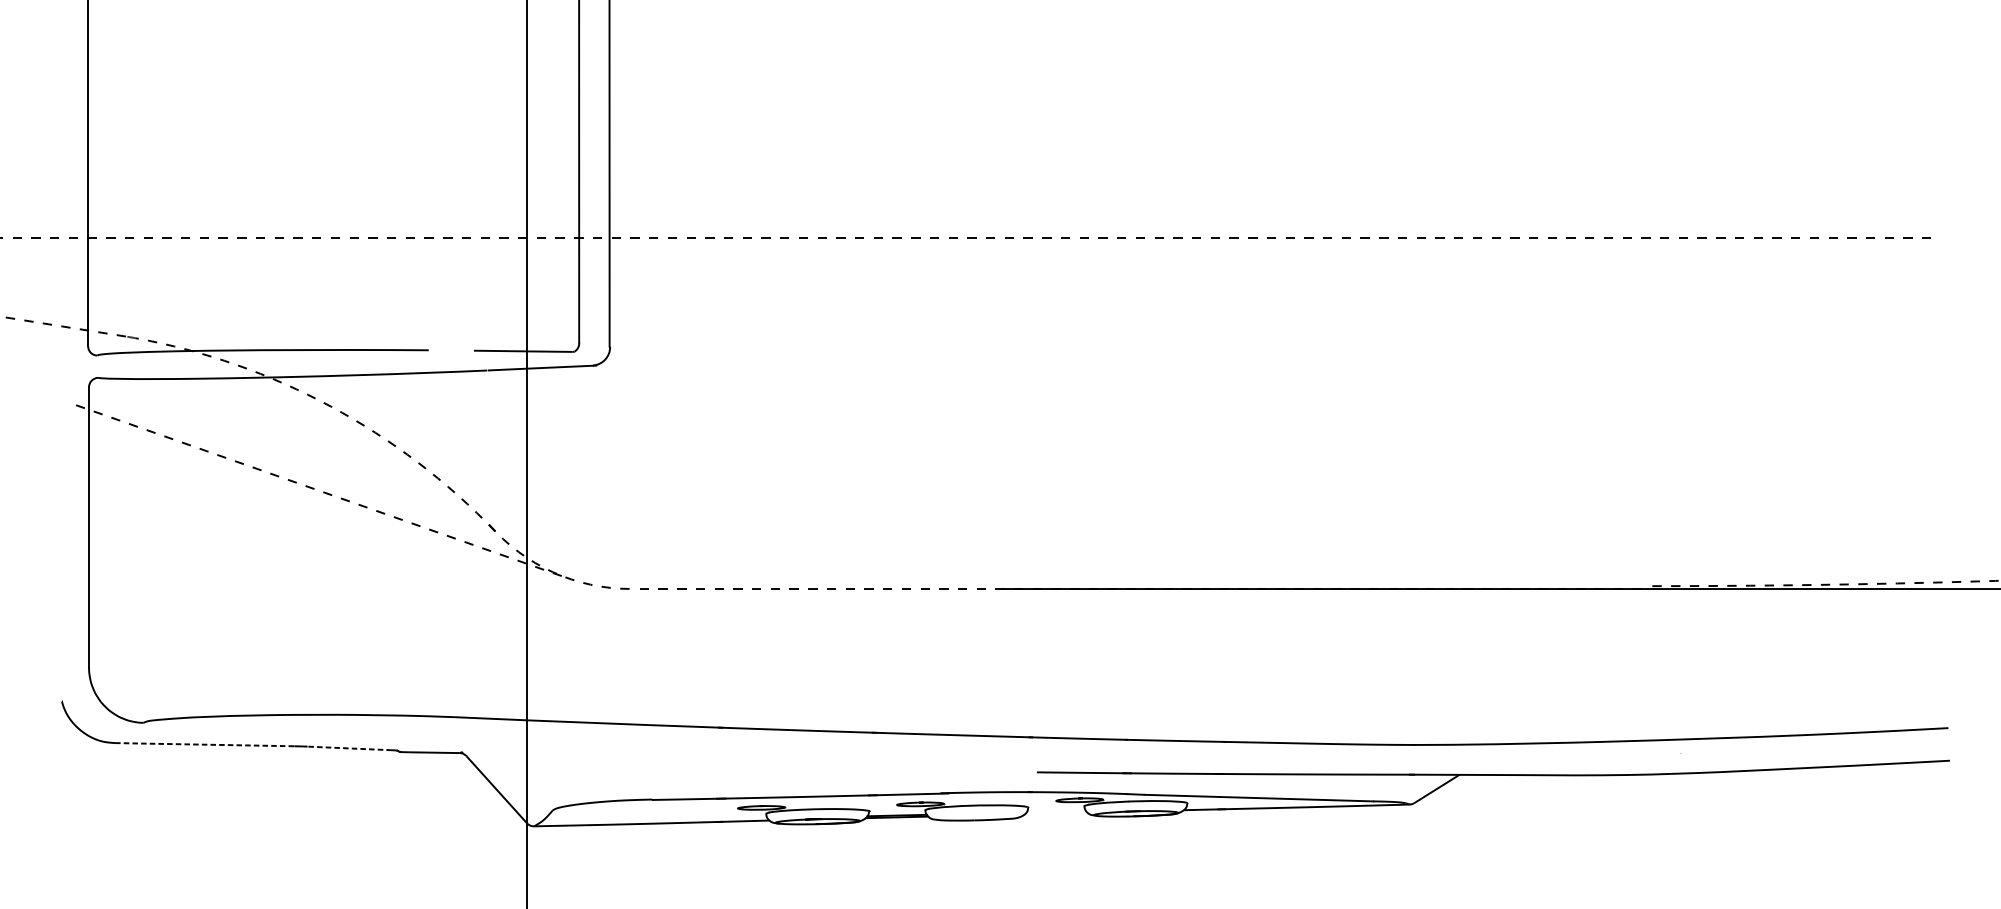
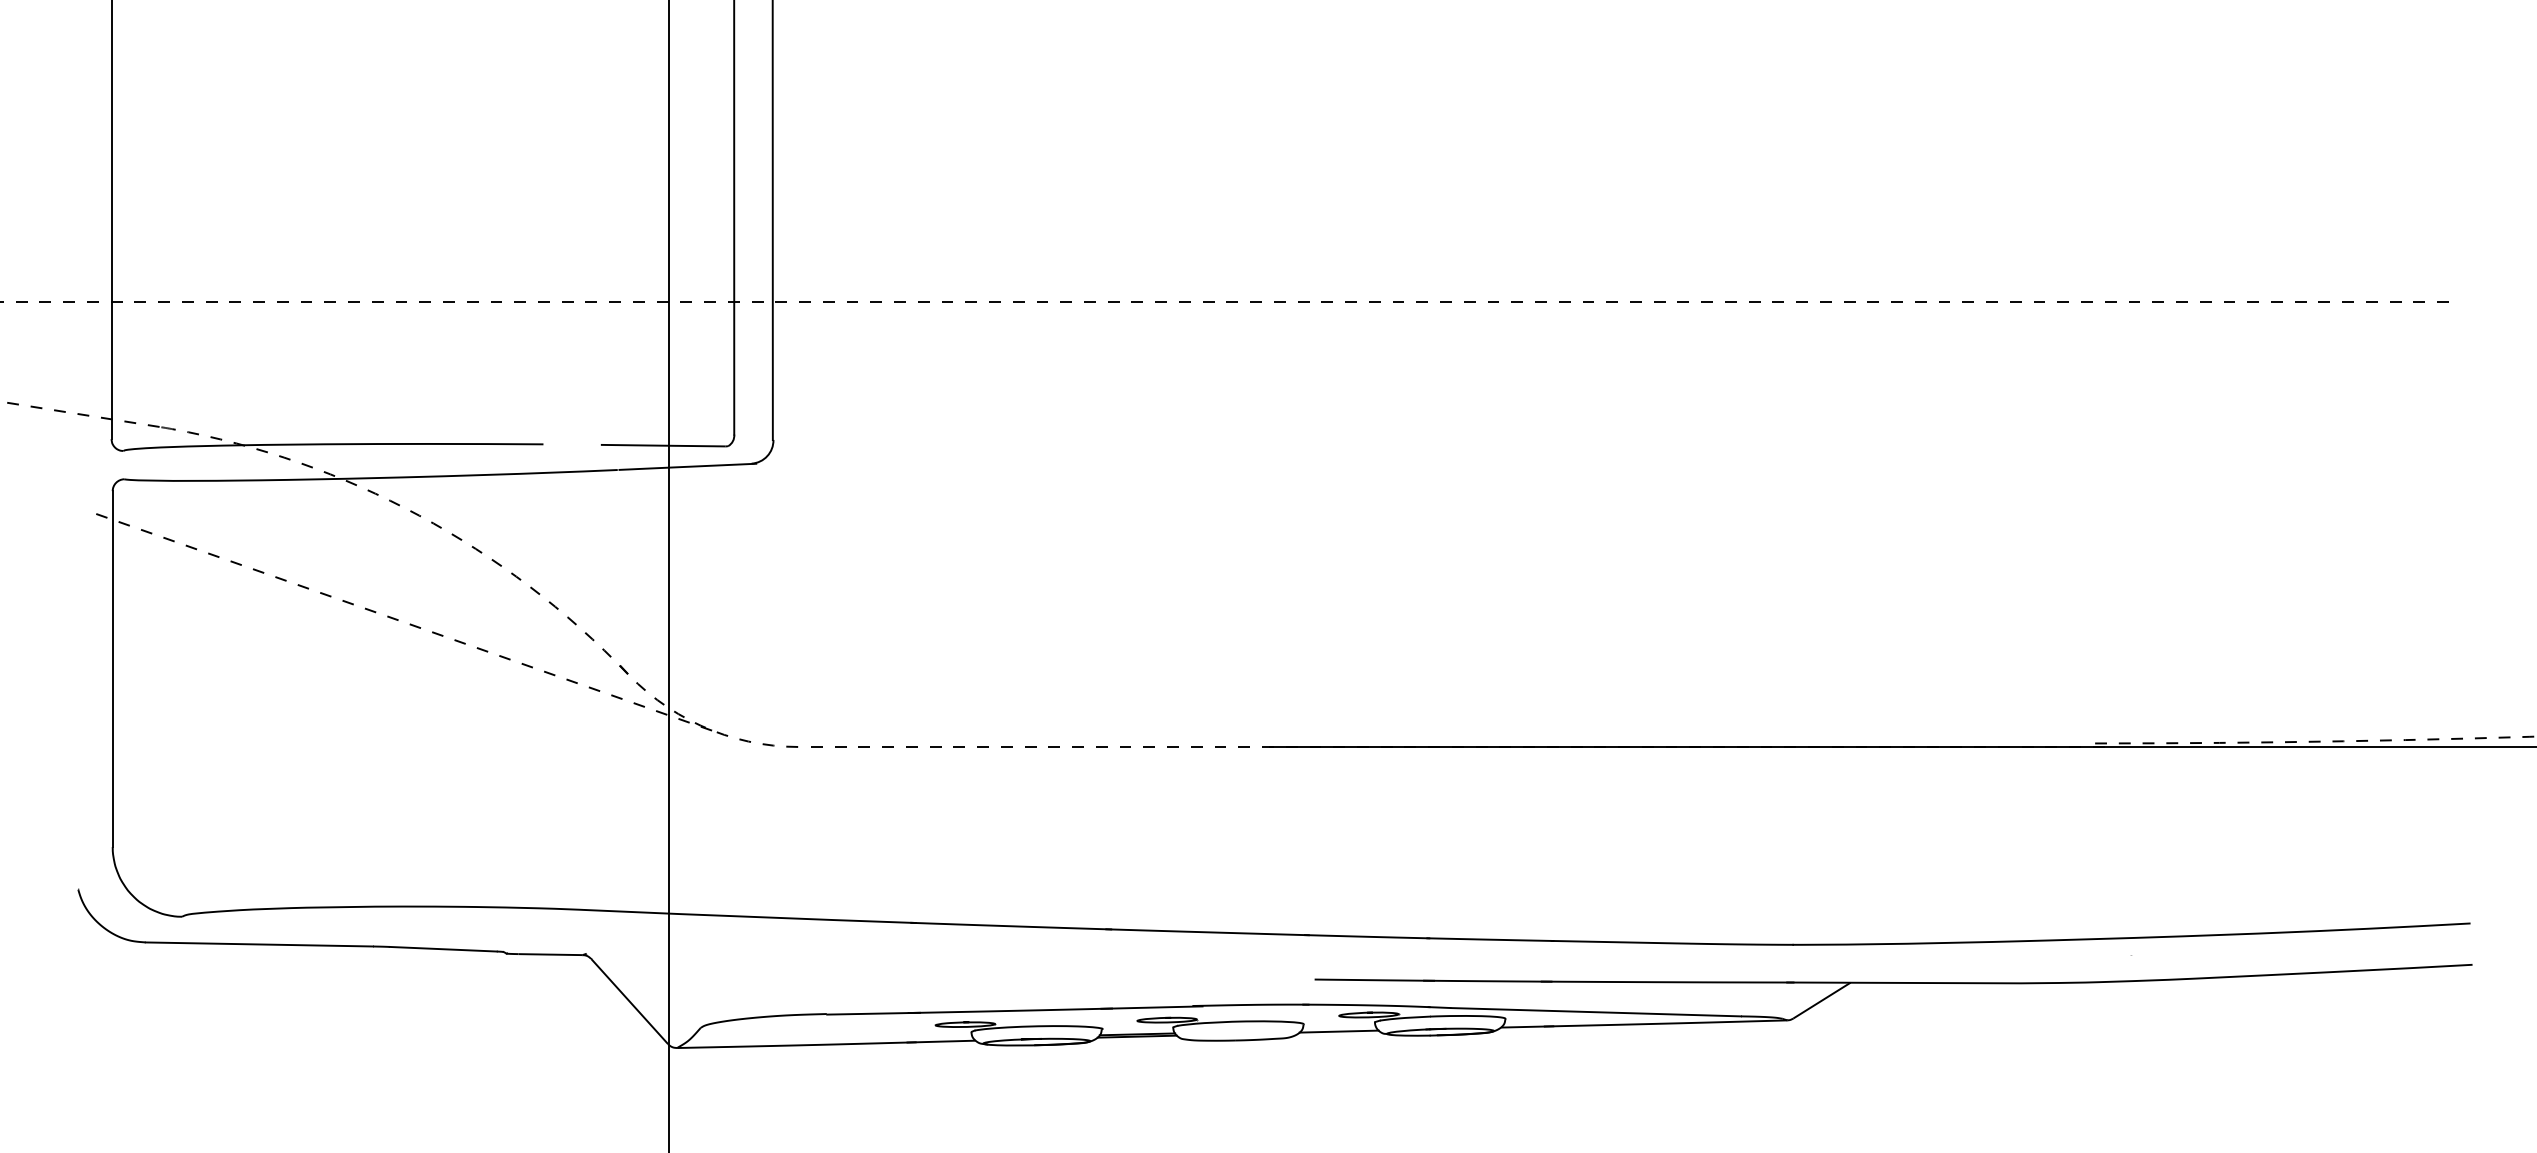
line: (204, 744) -> (259, 944), dashed -> solid
line: (349, 748) -> (443, 949), dashed -> solid
line: (1055, 813) -> (1338, 1031), added

